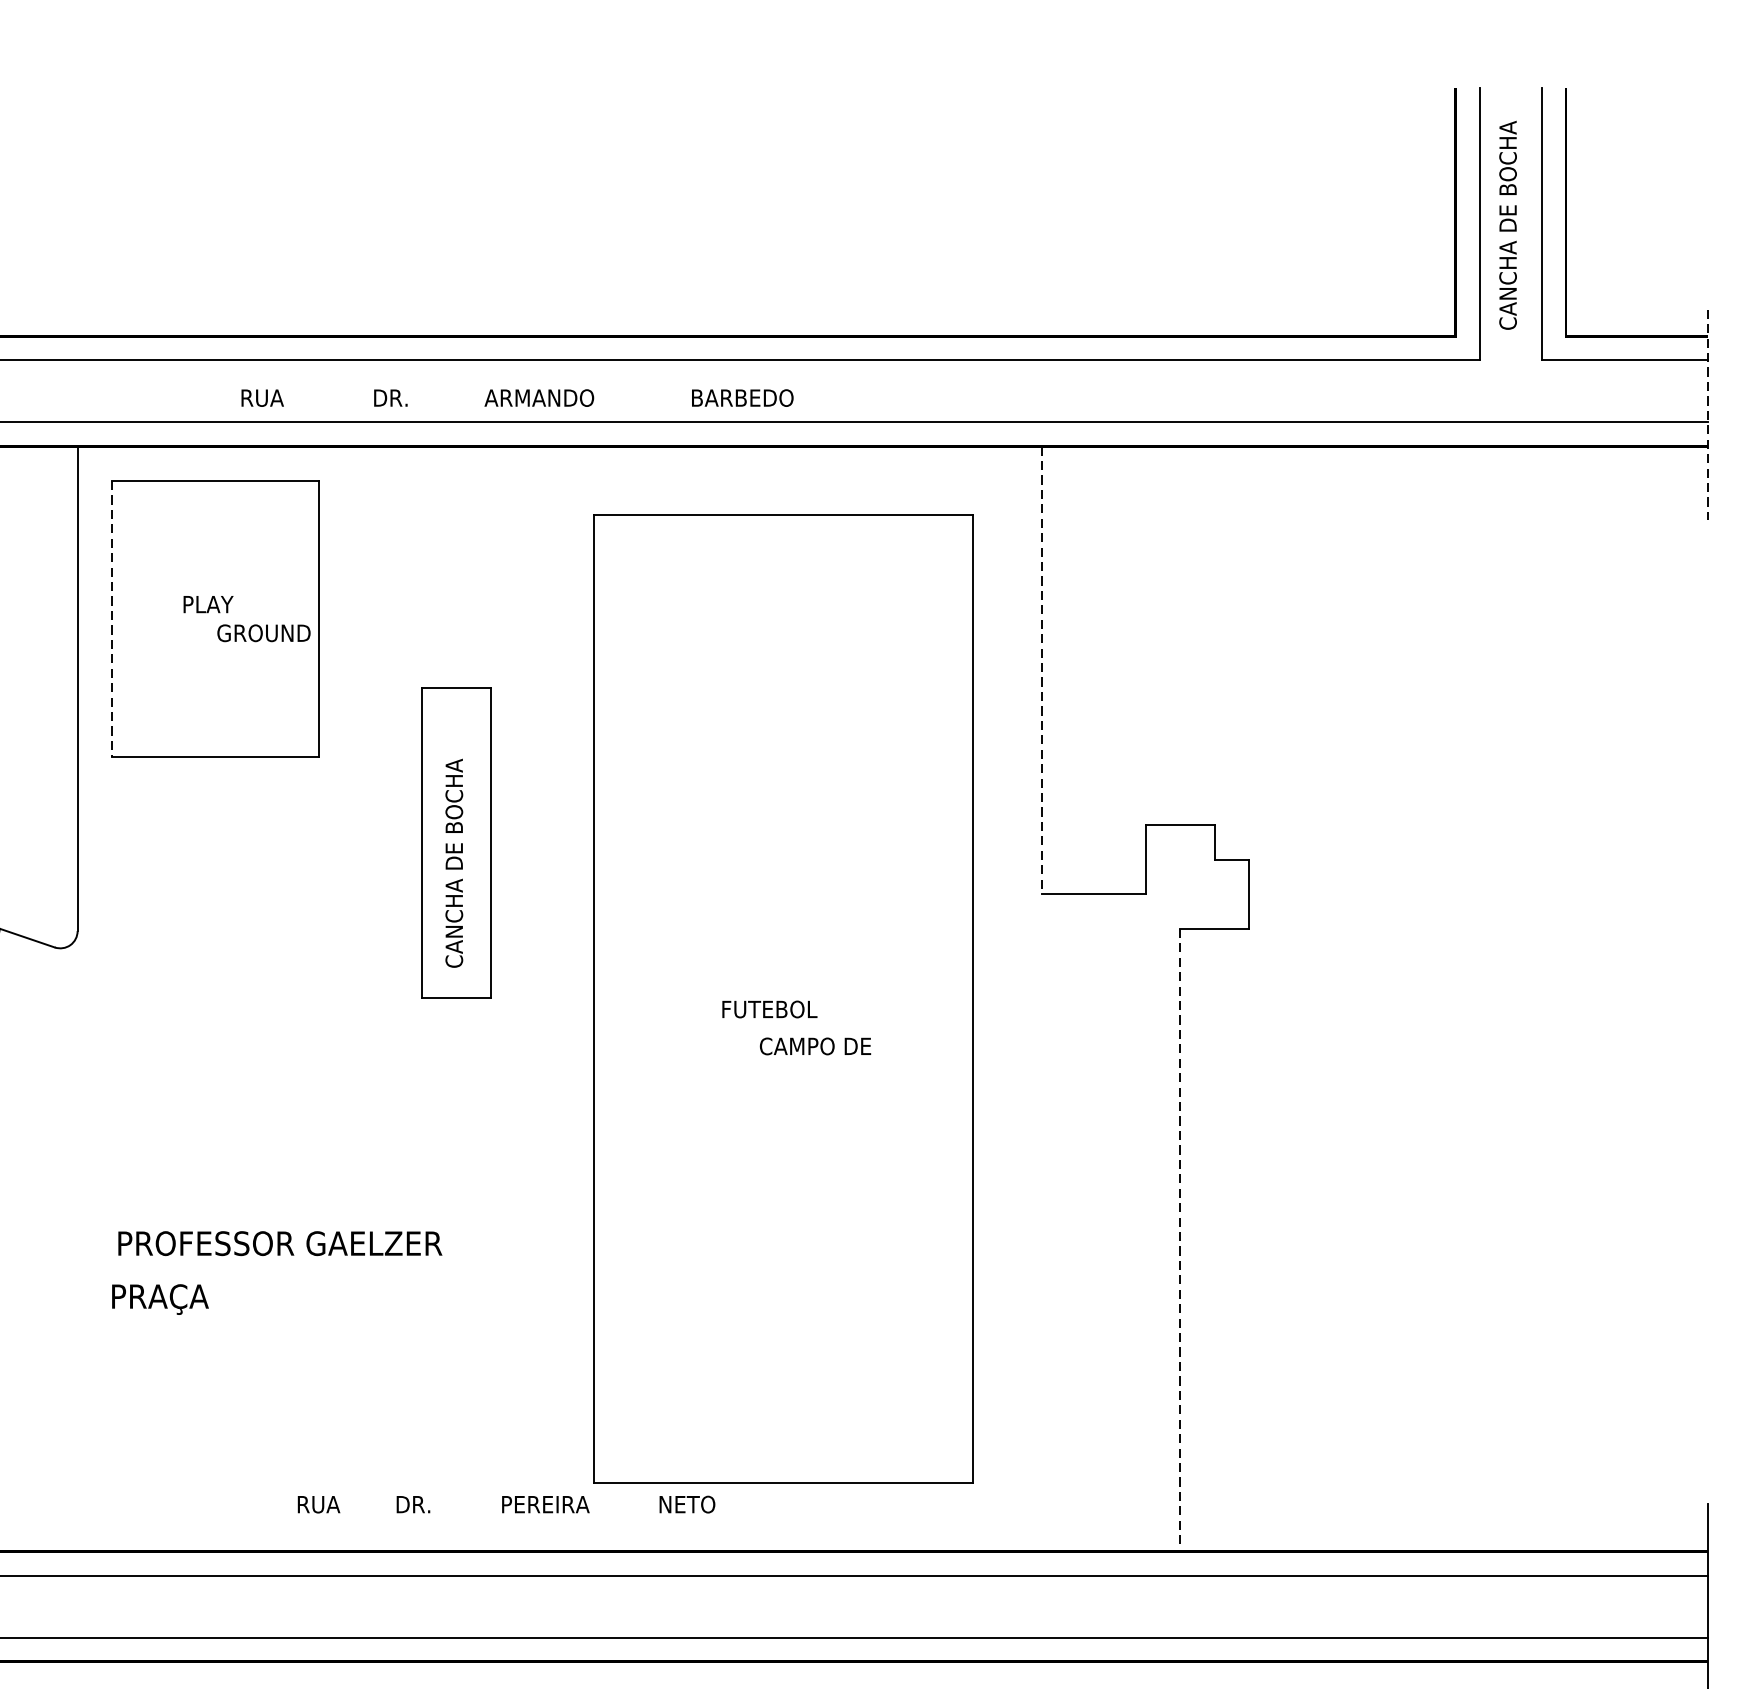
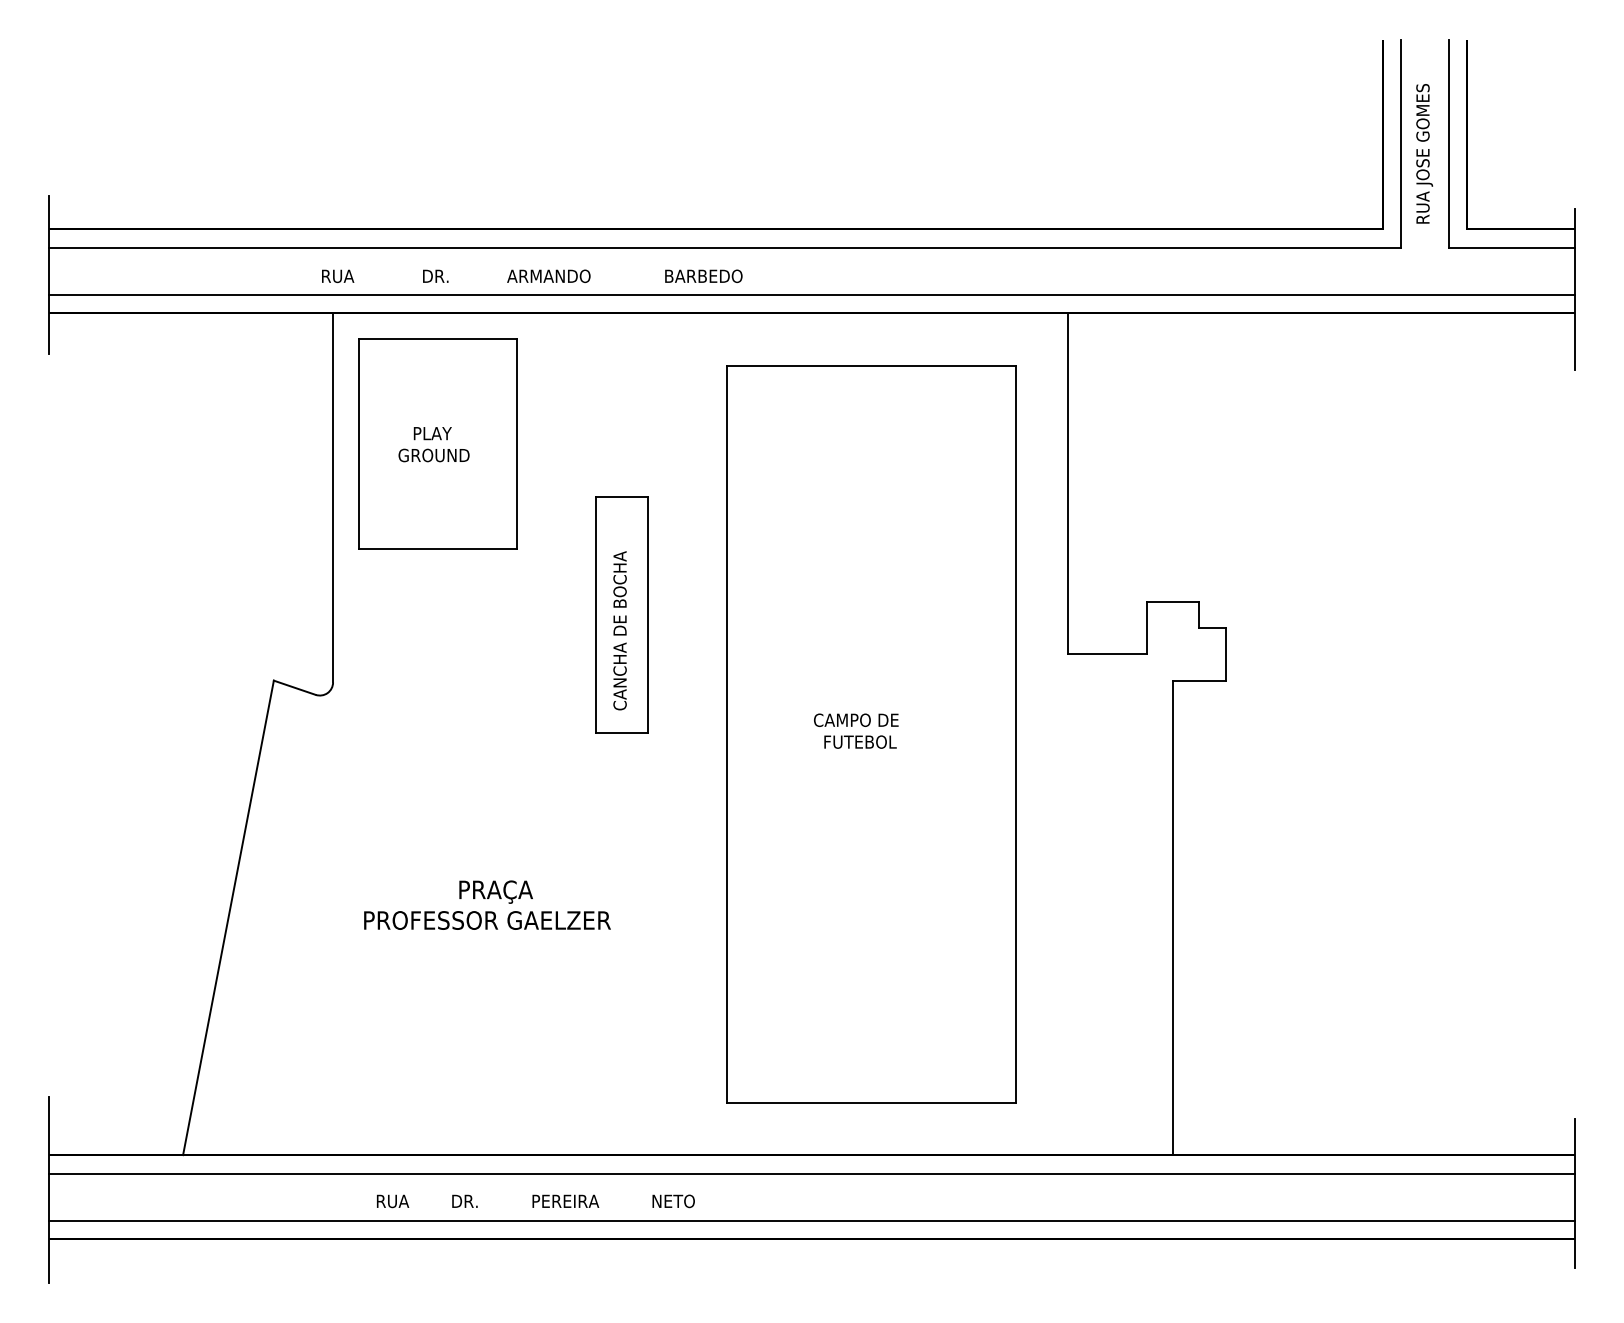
text: (1510, 225) -> (1424, 144), CANCHA DE BOCHA -> RUA JOSE GOMES
text: (517, 398) -> (532, 276), moved
line: (1708, 415) -> (1575, 289), dashed -> solid
line: (112, 618) -> (359, 444), dashed -> solid
text: (263, 633) -> (433, 455), moved
line: (1042, 670) -> (1068, 483), dashed -> solid
text: (815, 1045) -> (856, 719), moved
line: (1180, 1240) -> (1173, 918), dashed -> solid
text: (159, 1298) -> (495, 891), moved
text: (506, 1504) -> (535, 1201), moved

